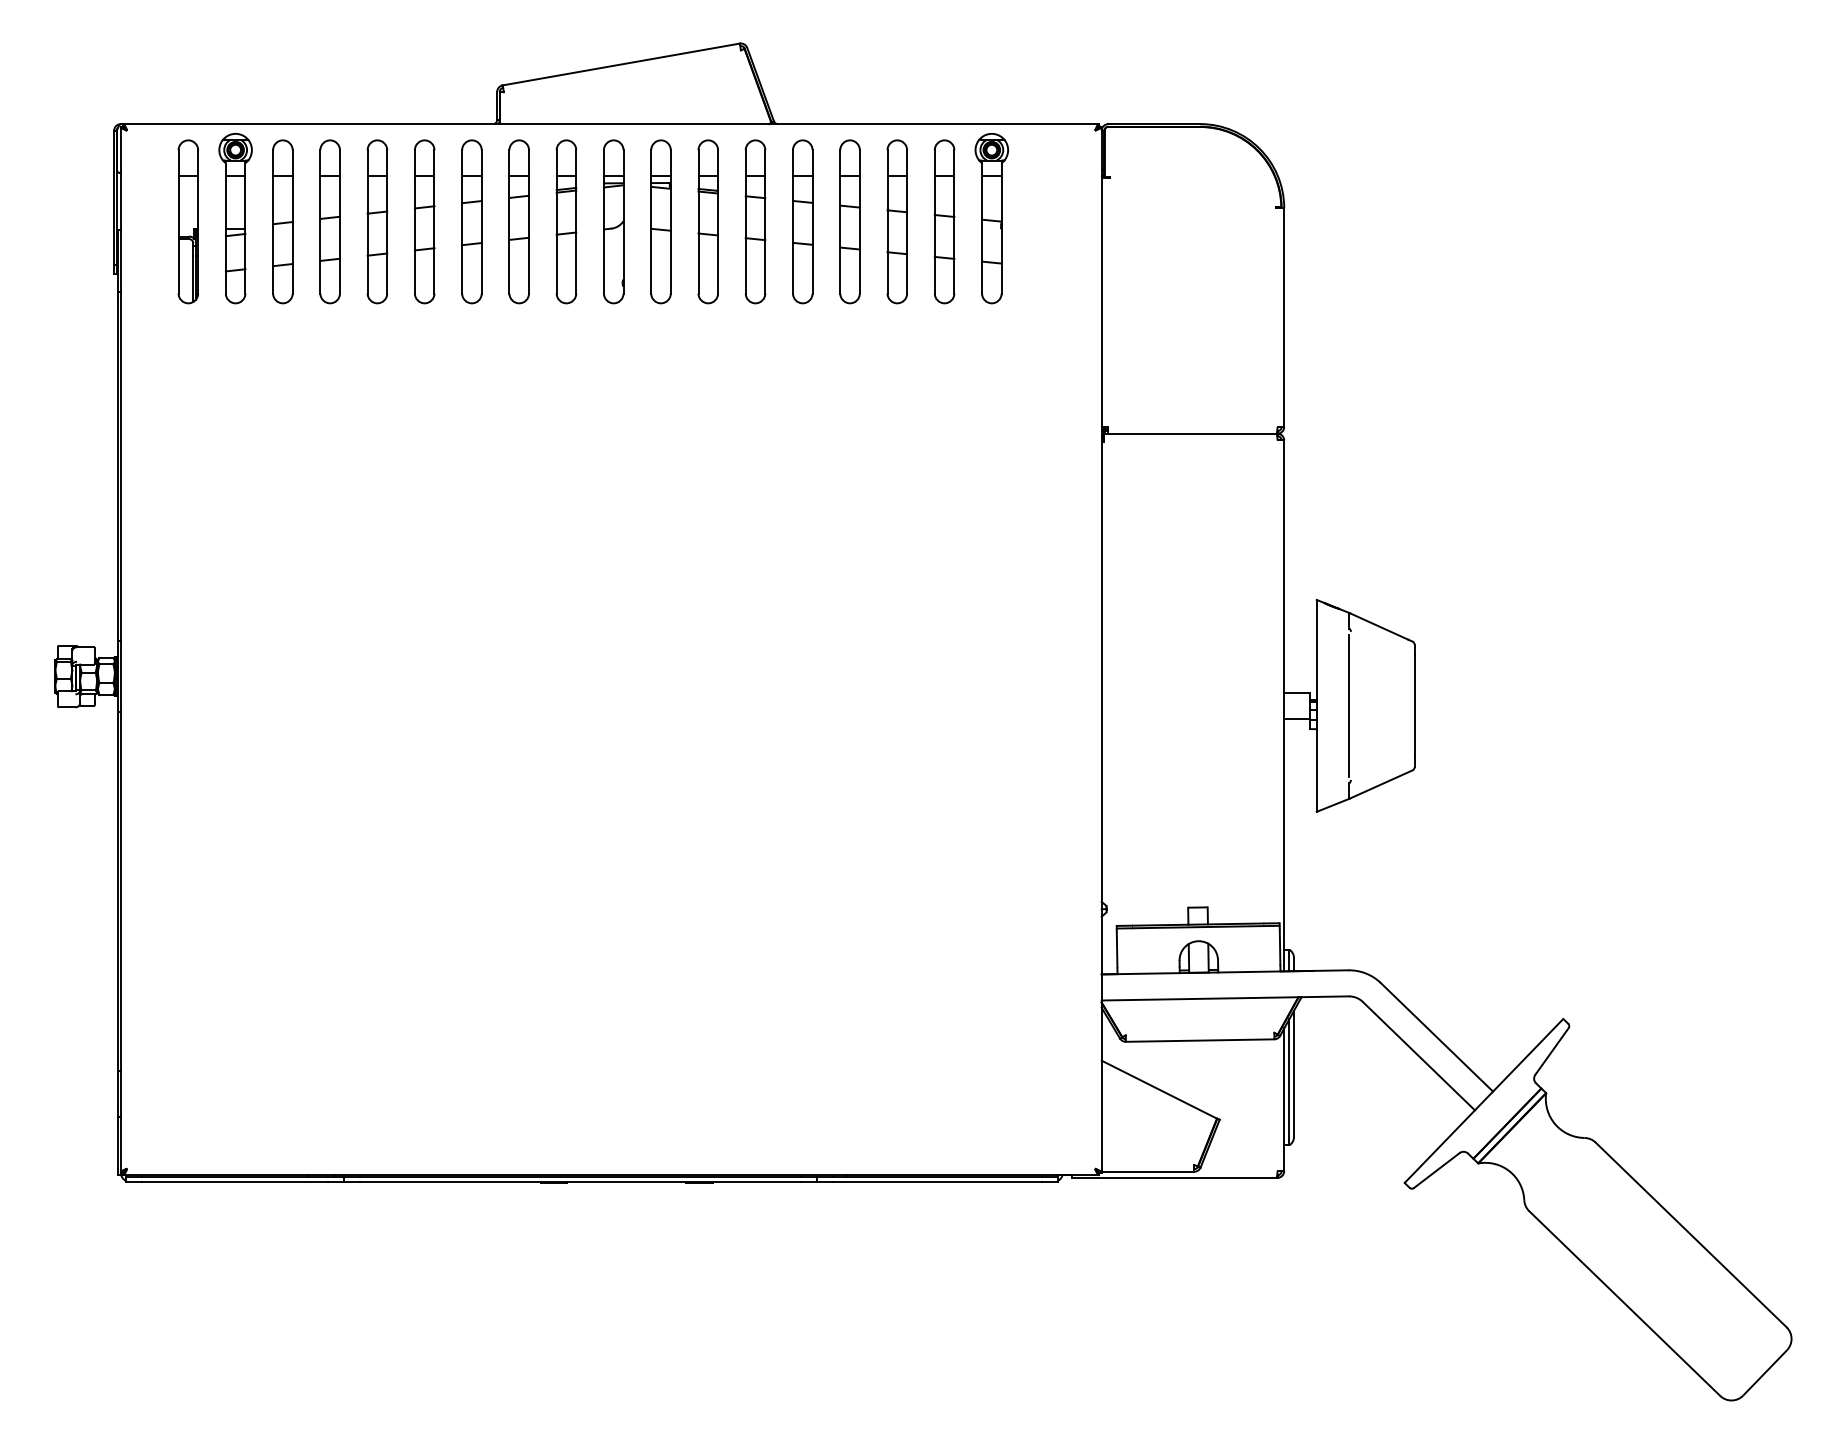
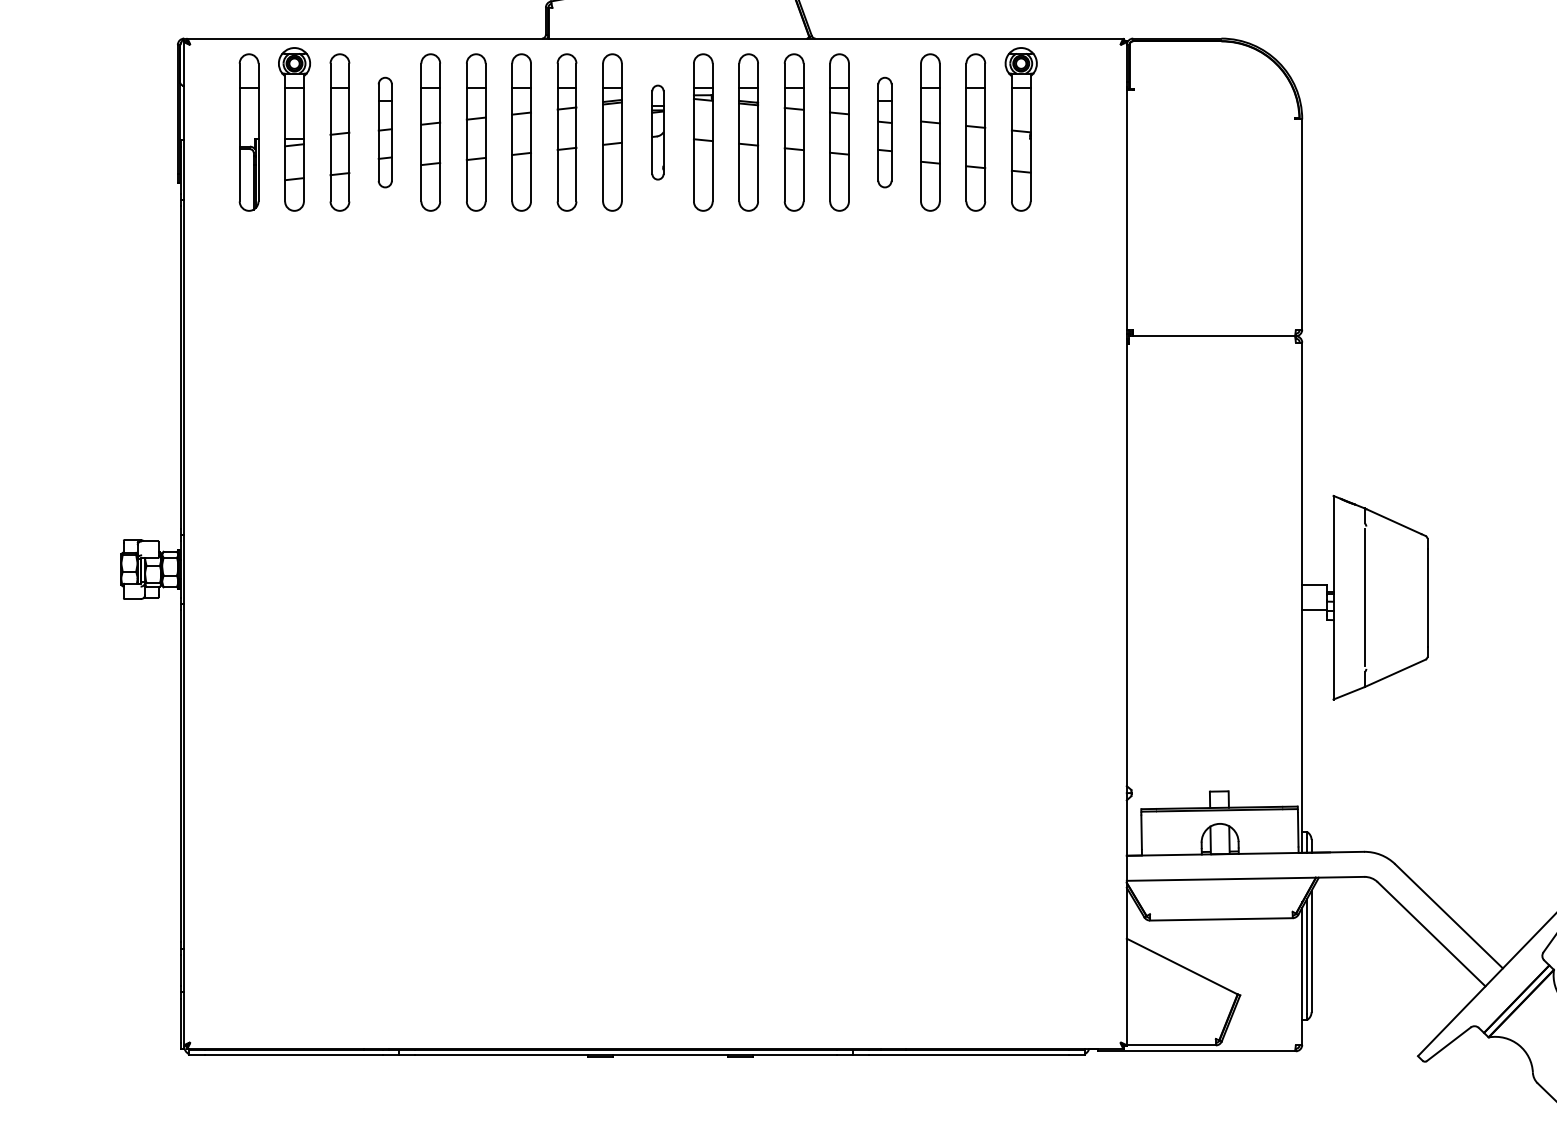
part: (329, 221) -> (384, 132), size x0.7
part: (613, 221) -> (657, 132), size x0.6
part: (849, 221) -> (884, 132), size x0.7

